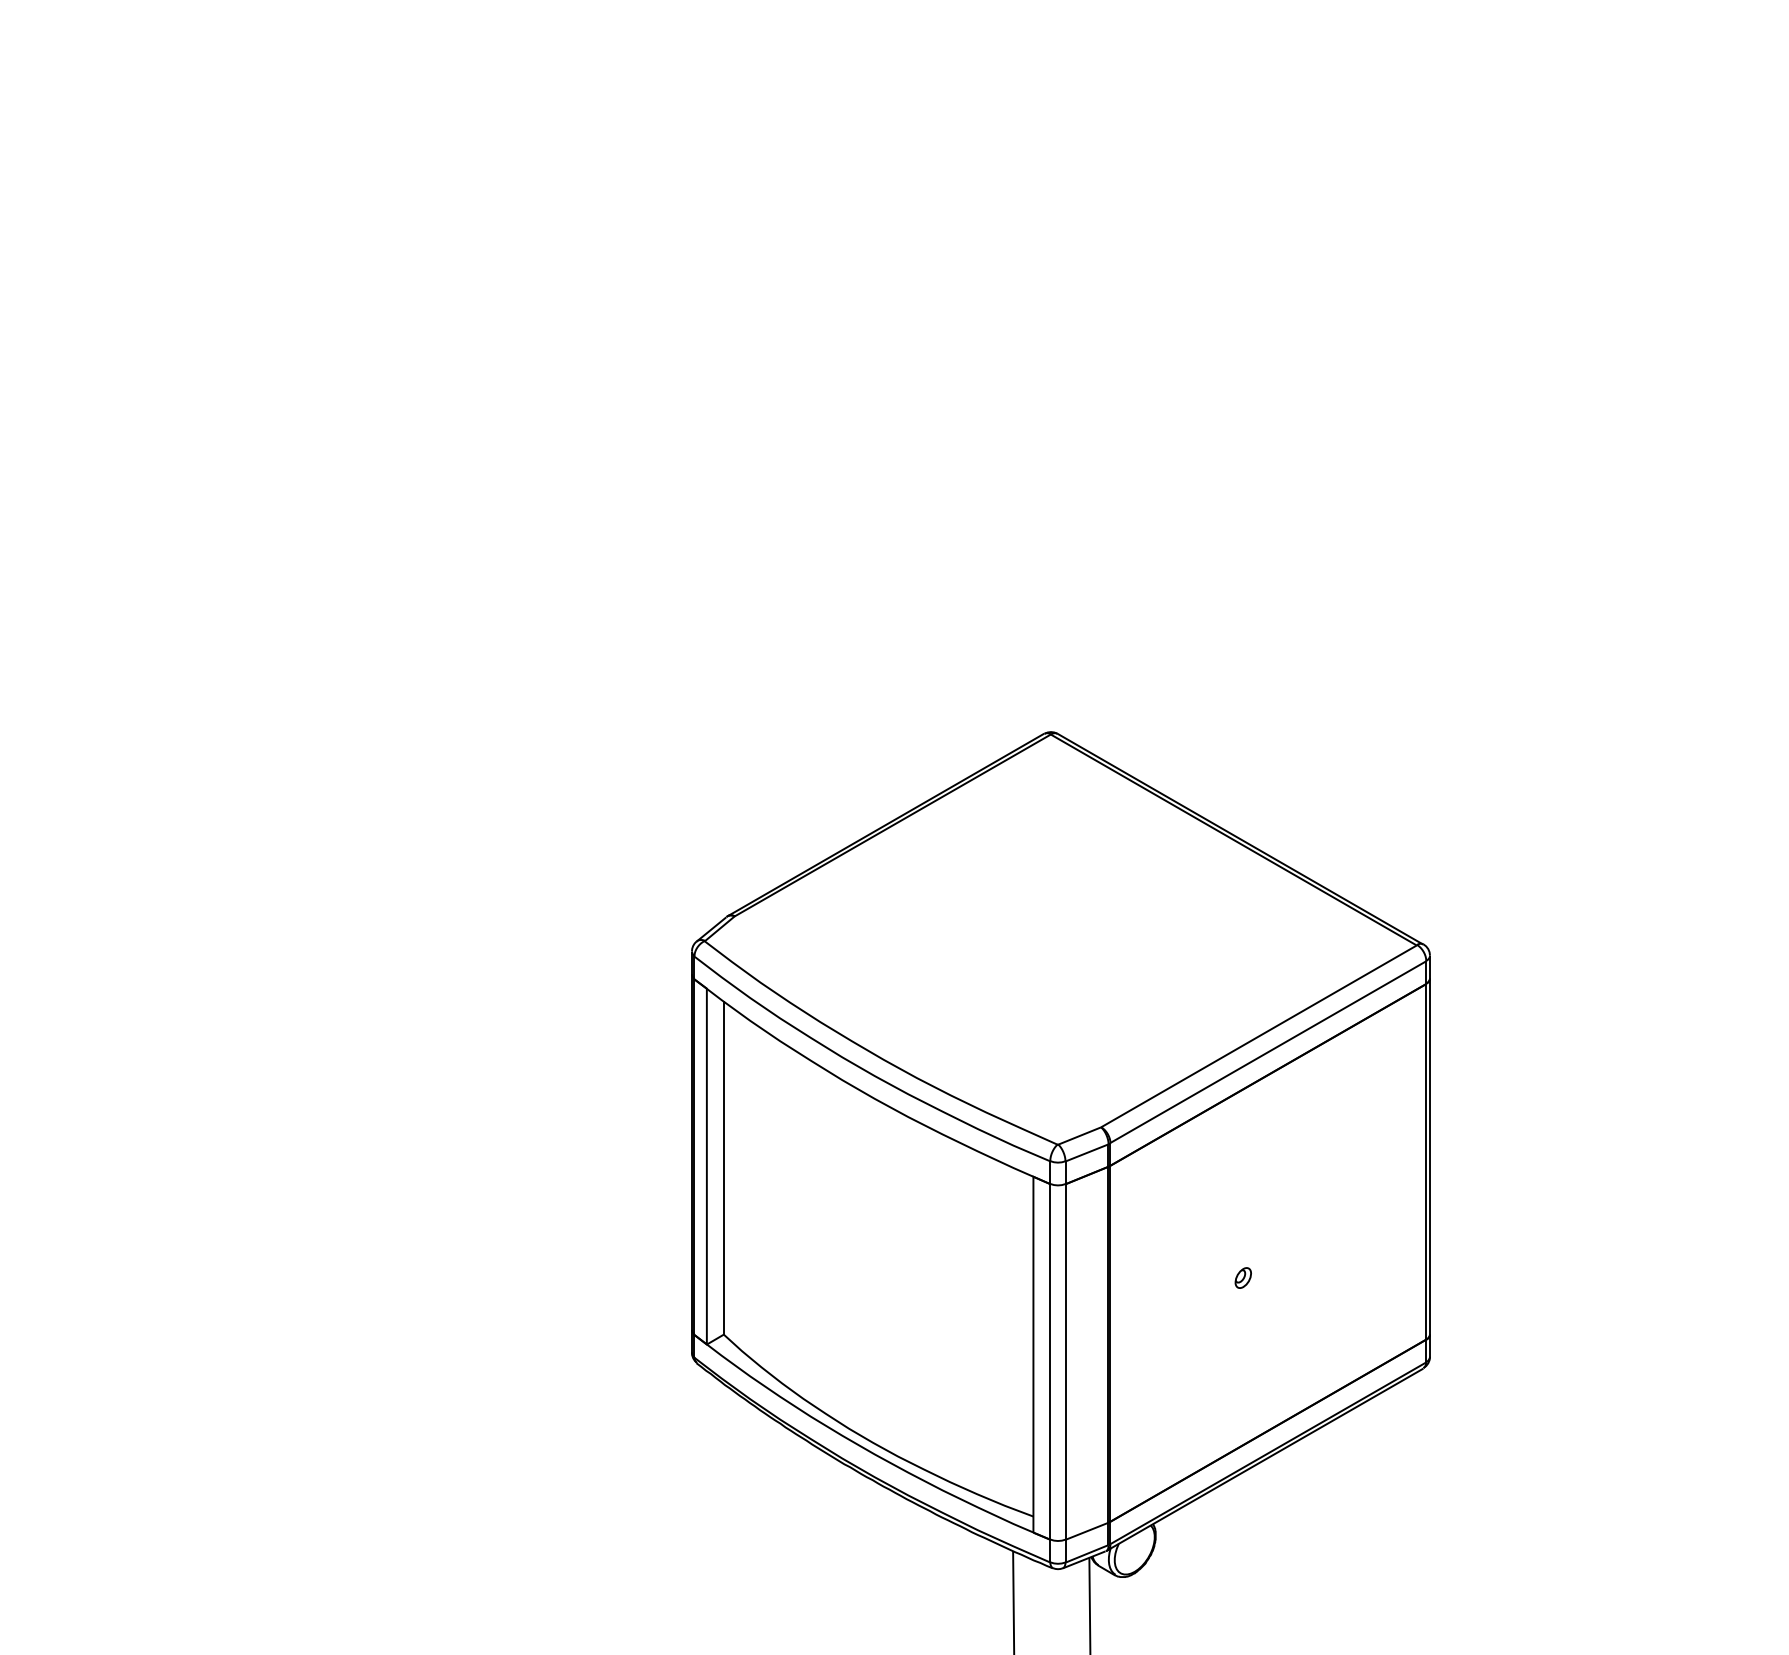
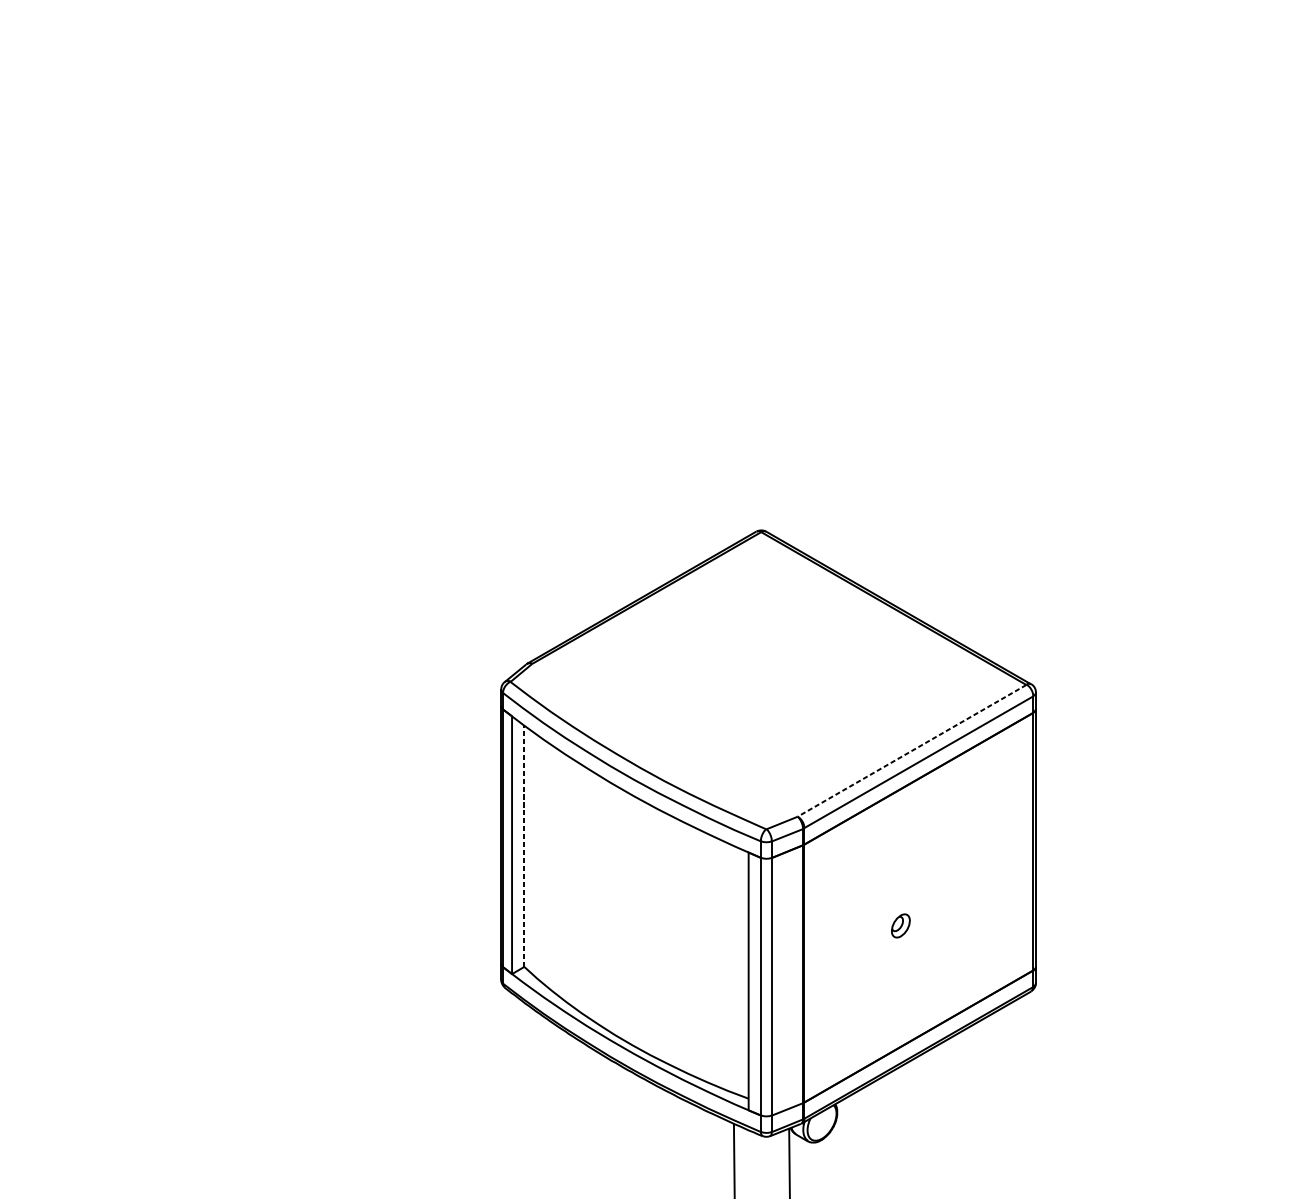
line: (1258, 1036) -> (911, 750), solid -> dashed
line: (723, 1168) -> (524, 846), solid -> dashed
part: (1242, 1277) -> (900, 925), size x1.6

